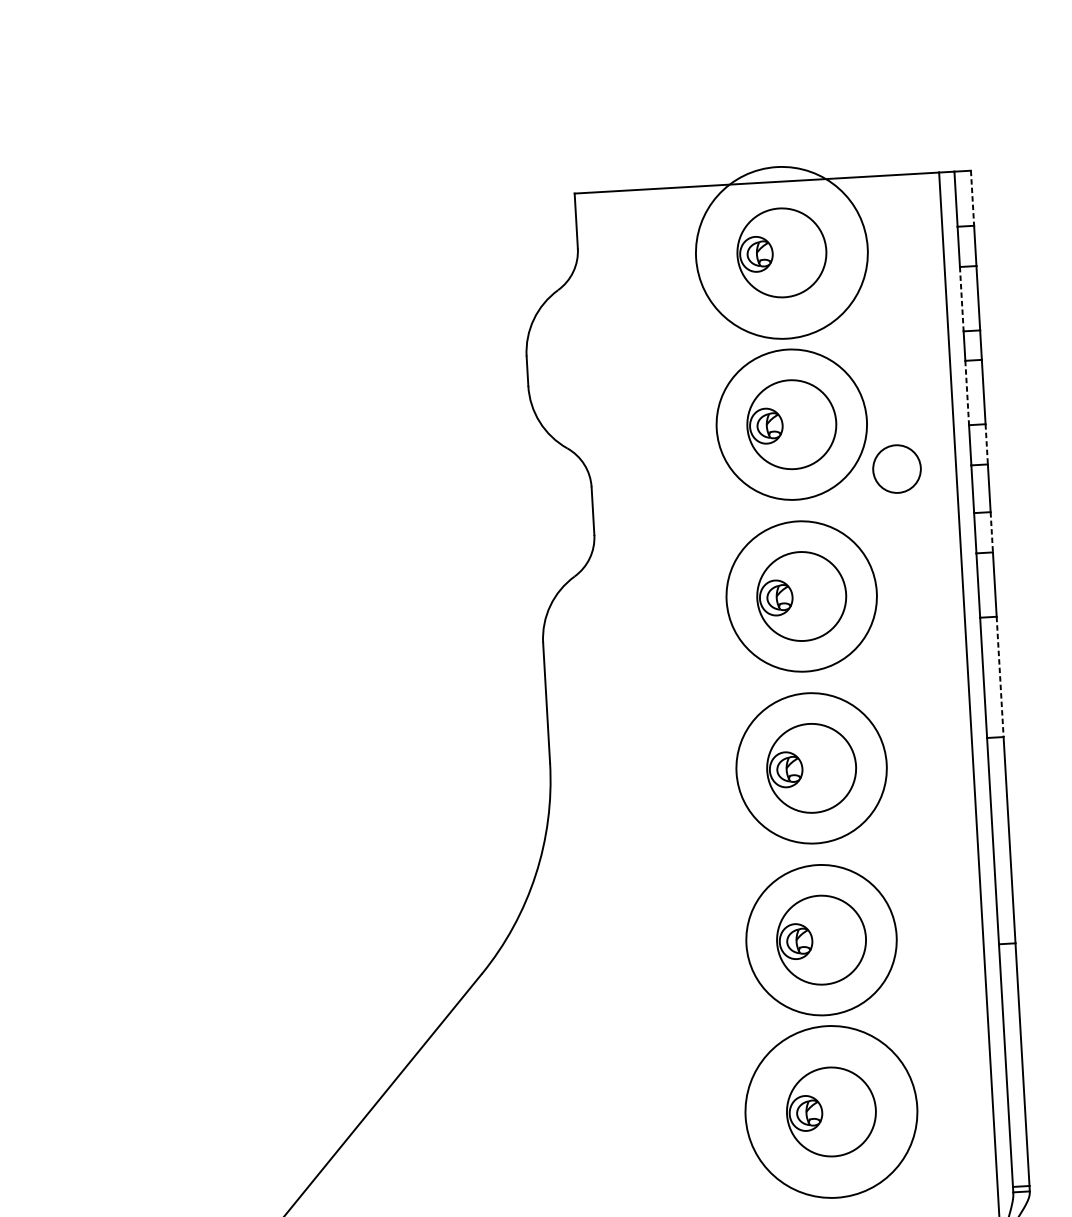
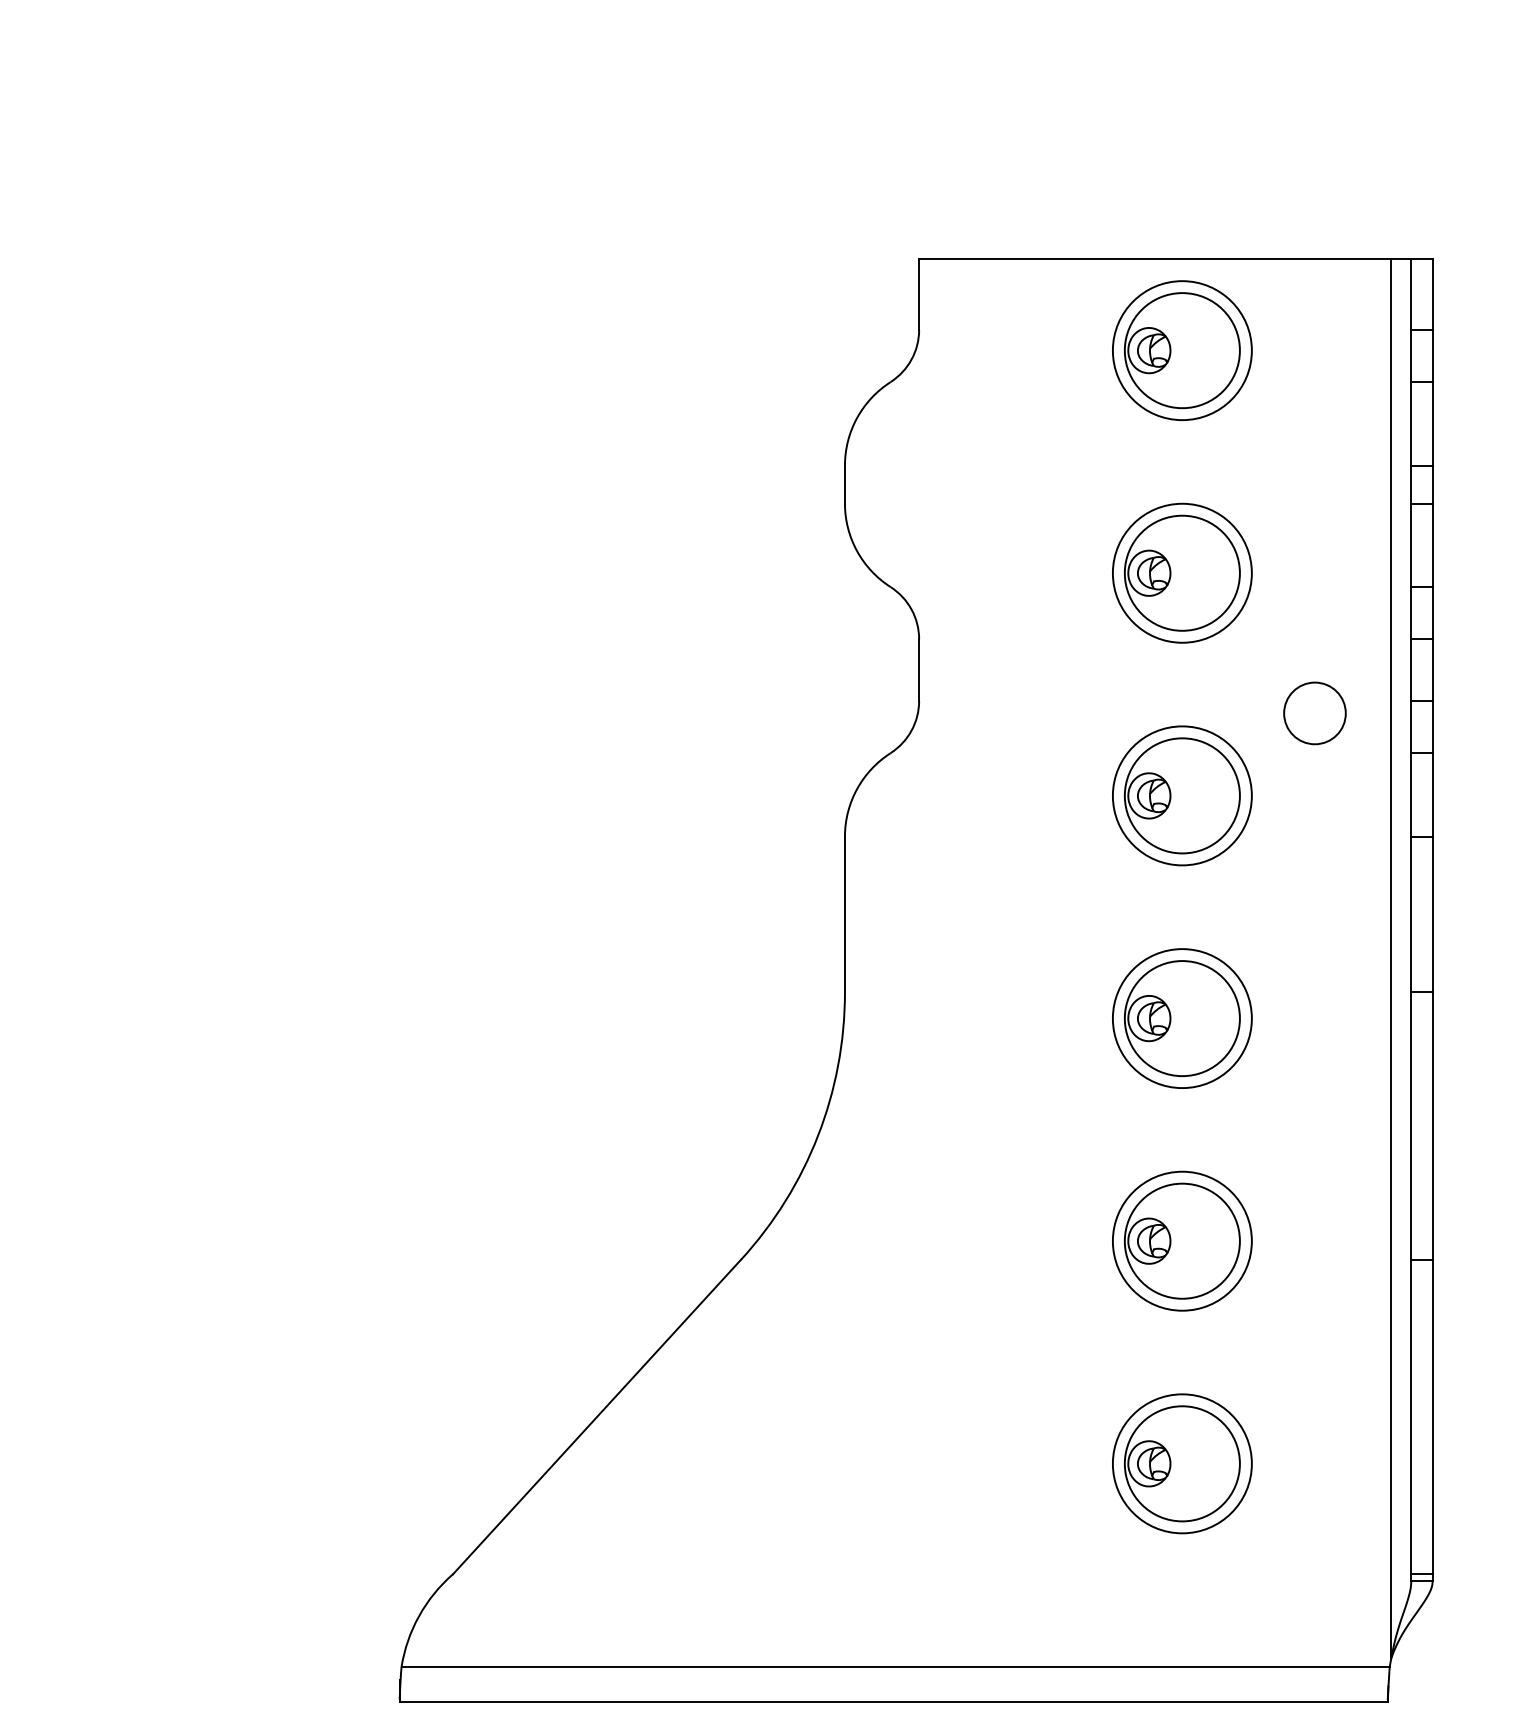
line: (972, 198) -> (1432, 294), dashed -> solid
circle: (781, 252) -> (1181, 350), size x0.62
line: (961, 298) -> (1411, 423), dashed -> solid
line: (967, 393) -> (1411, 545), dashed -> solid
circle: (791, 424) -> (1181, 572), size x0.71
line: (986, 444) -> (1432, 613), dashed -> solid
circle: (896, 469) -> (1314, 713), moved
line: (991, 532) -> (1432, 727), dashed -> solid
circle: (801, 596) -> (1181, 795), size x0.71
line: (1000, 676) -> (1432, 914), dashed -> solid
circle: (810, 768) -> (1181, 1018), size x0.71
circle: (820, 939) -> (1181, 1240), size x0.71
circle: (830, 1111) -> (1181, 1463), size x0.62

